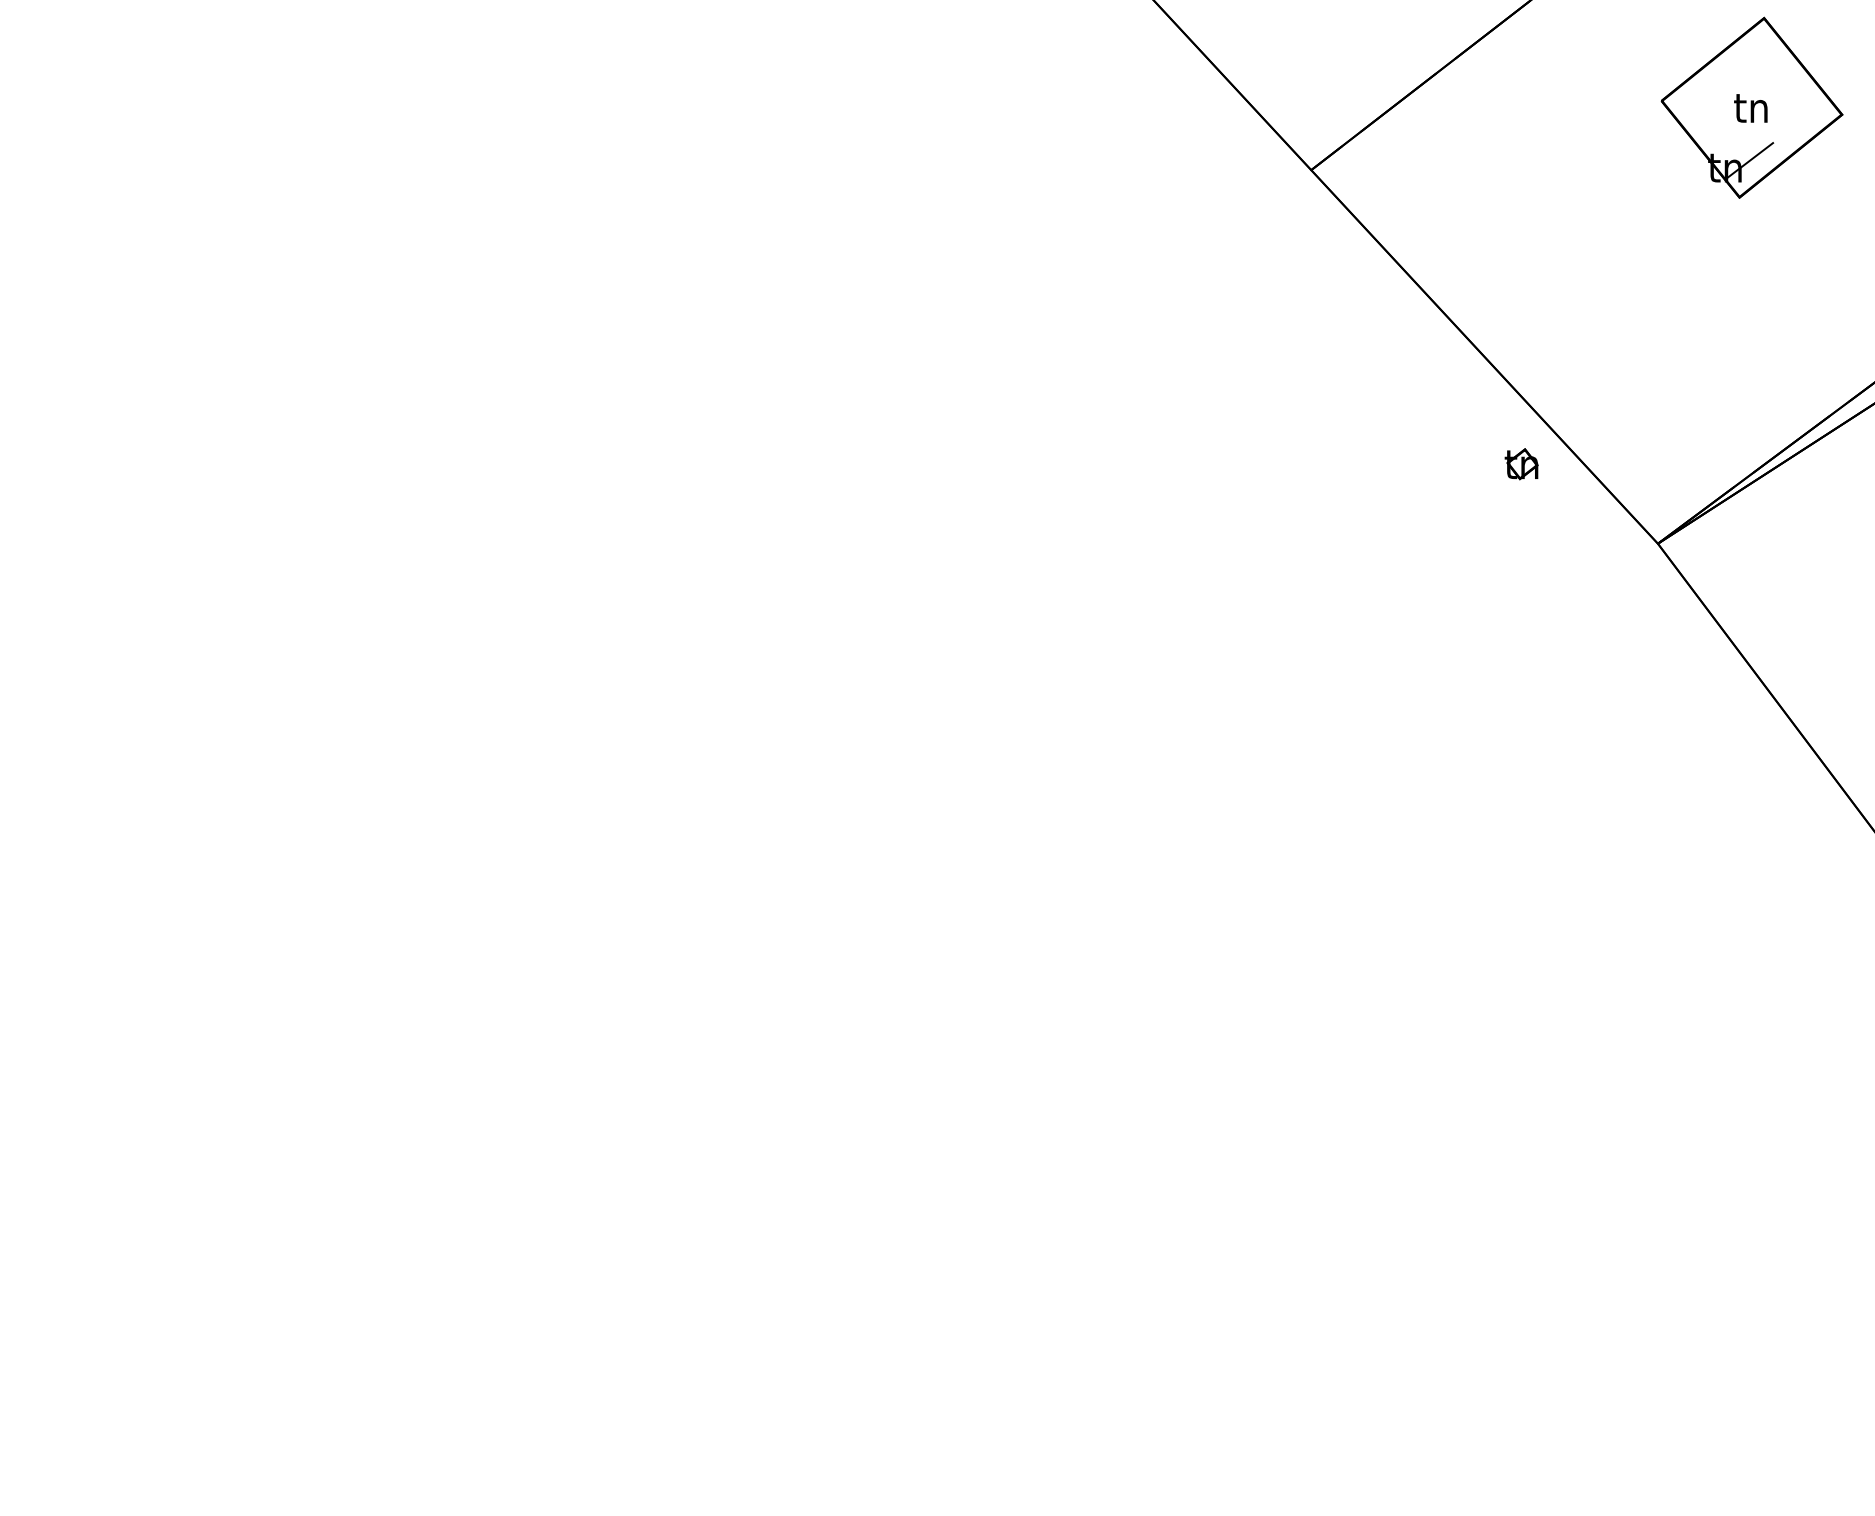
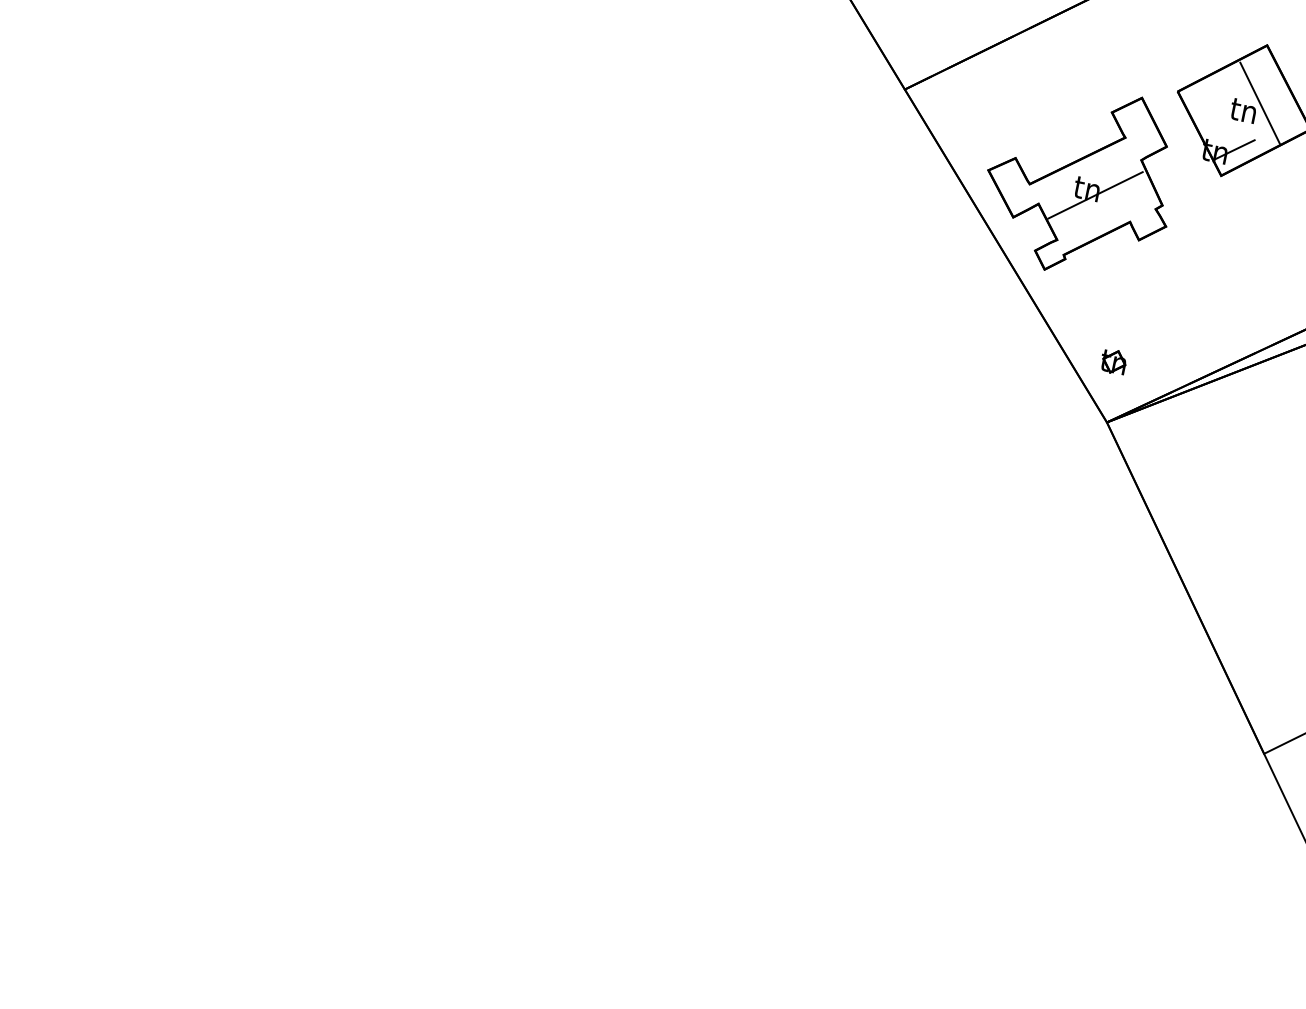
line: (1770, 93) -> (1260, 102), added
part: (1560, 241) -> (1080, 181), added
part: (1521, 464) -> (1113, 361), moved

